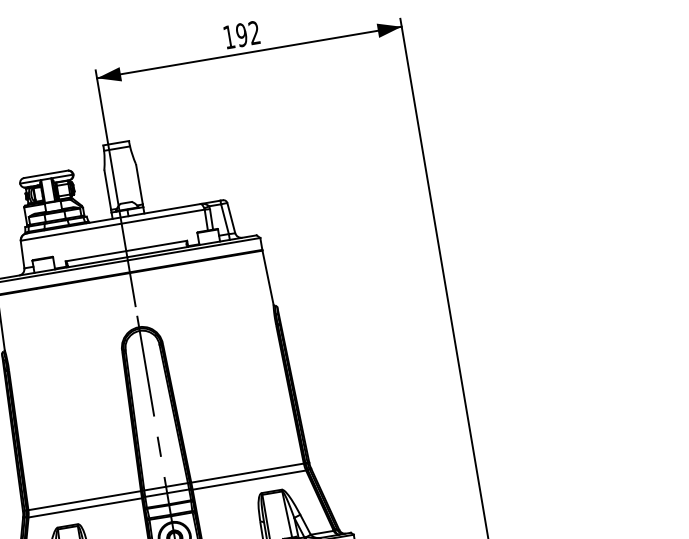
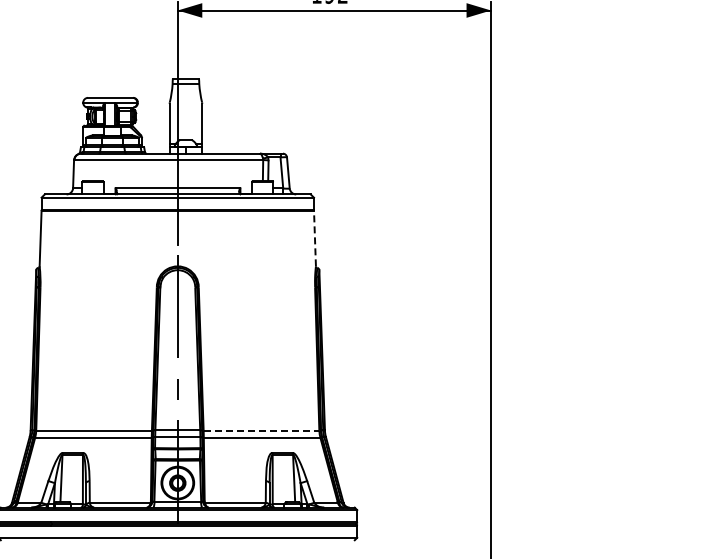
line: (267, 277) -> (314, 238), solid -> dashed
line: (247, 473) -> (261, 430), solid -> dashed

